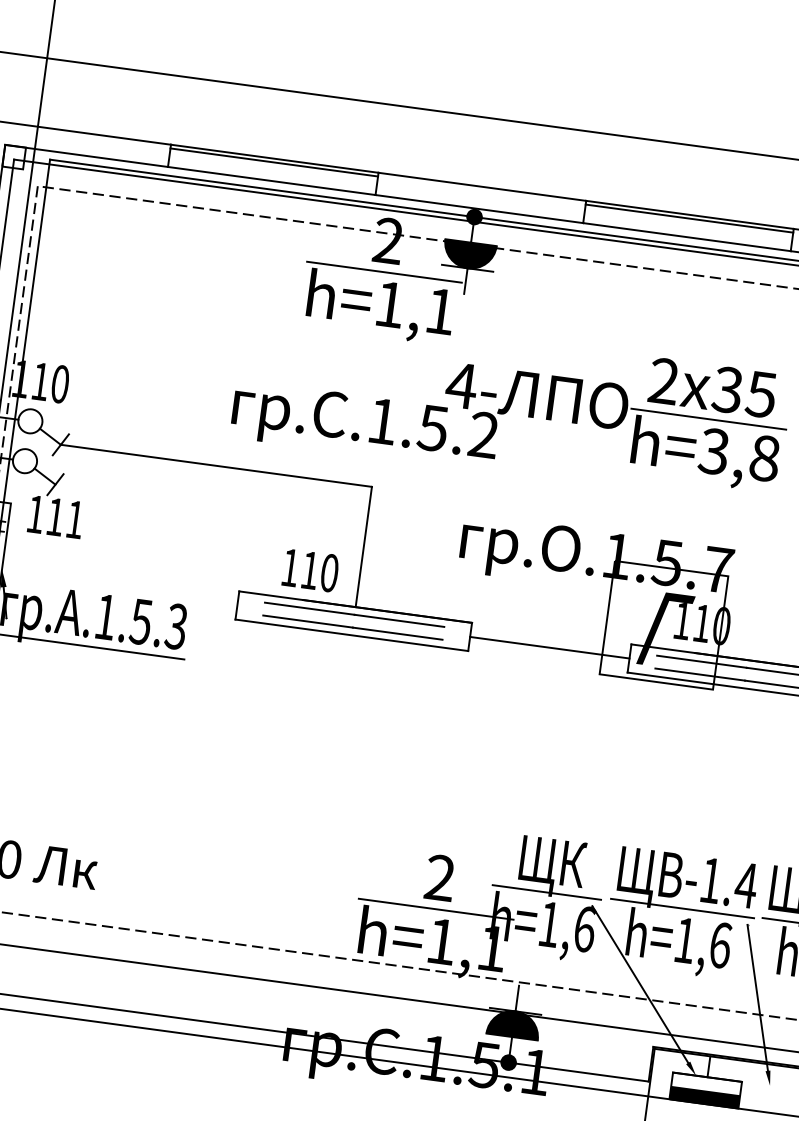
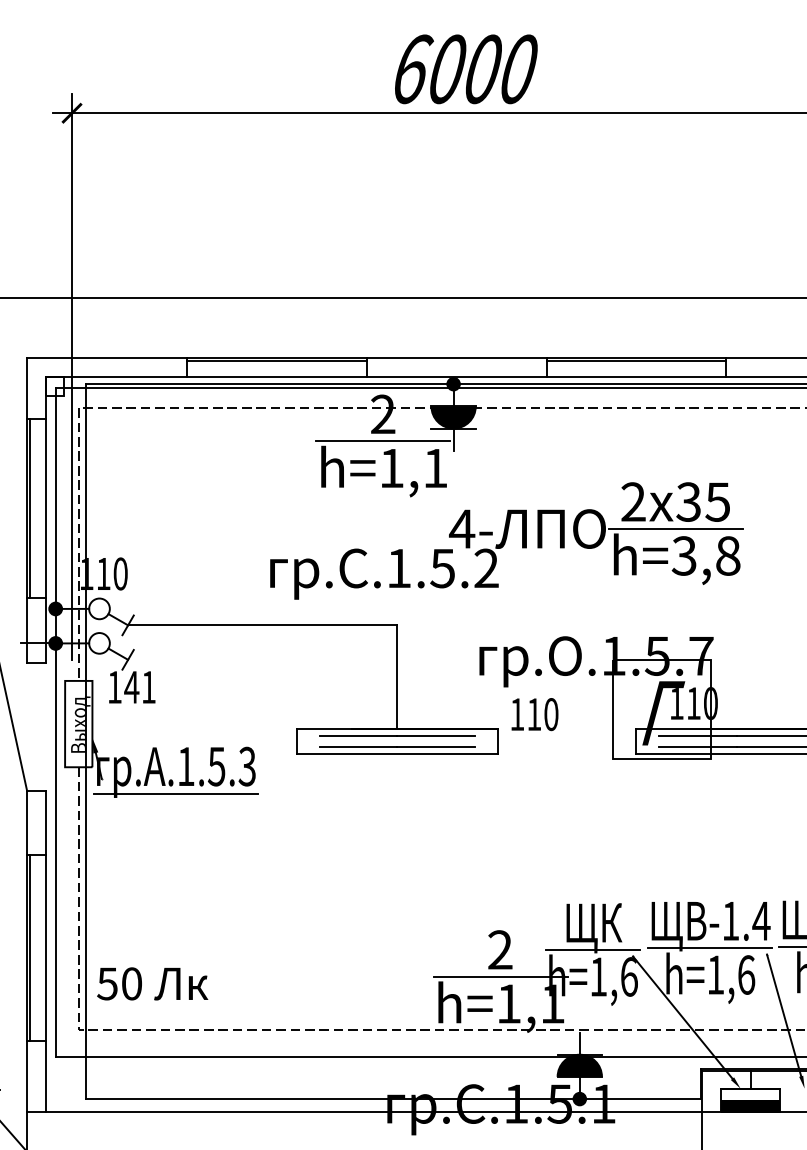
text: (55, 517) -> (131, 687), 111 -> 141
text: (310, 570) -> (534, 714), moved
line: (550, 647) -> (567, 741), removed

